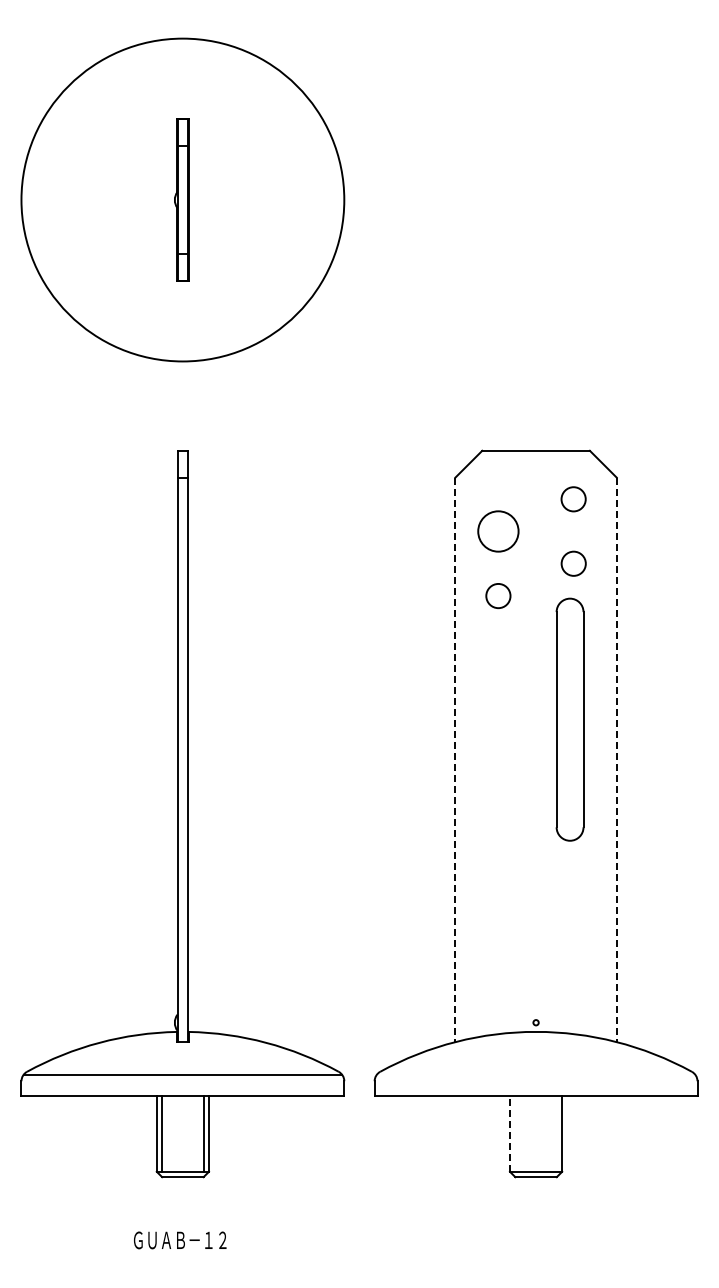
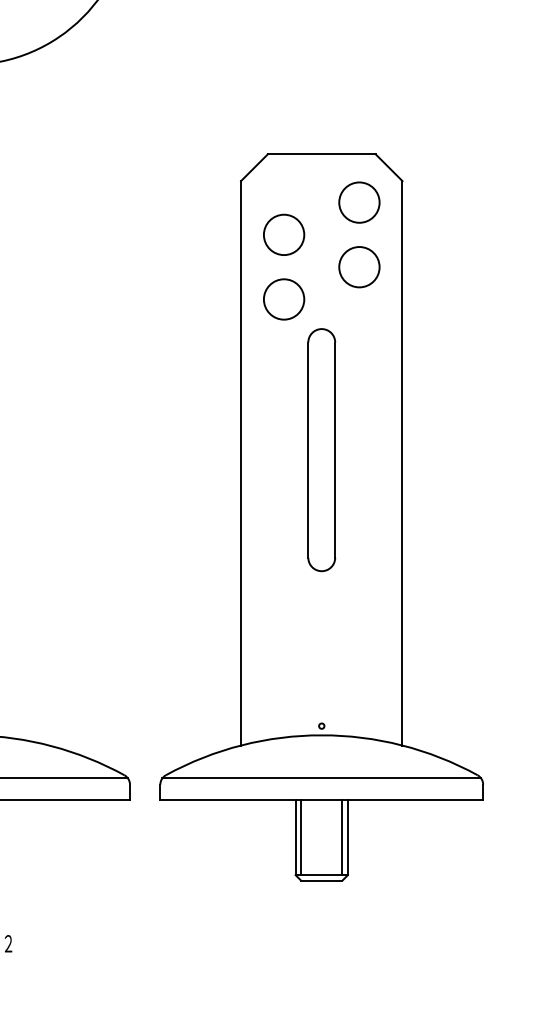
circle: (573, 499) -> (359, 202), size x1.67
circle: (573, 563) -> (359, 266), size x1.67
circle: (498, 595) -> (284, 298), size x1.67
part: (569, 719) -> (321, 449), moved
line: (455, 760) -> (241, 463), dashed -> solid
line: (616, 760) -> (402, 463), dashed -> solid
line: (535, 1074) -> (321, 777), added
line: (515, 1133) -> (301, 836), added
line: (556, 1133) -> (342, 836), added
line: (509, 1134) -> (295, 837), dashed -> solid

